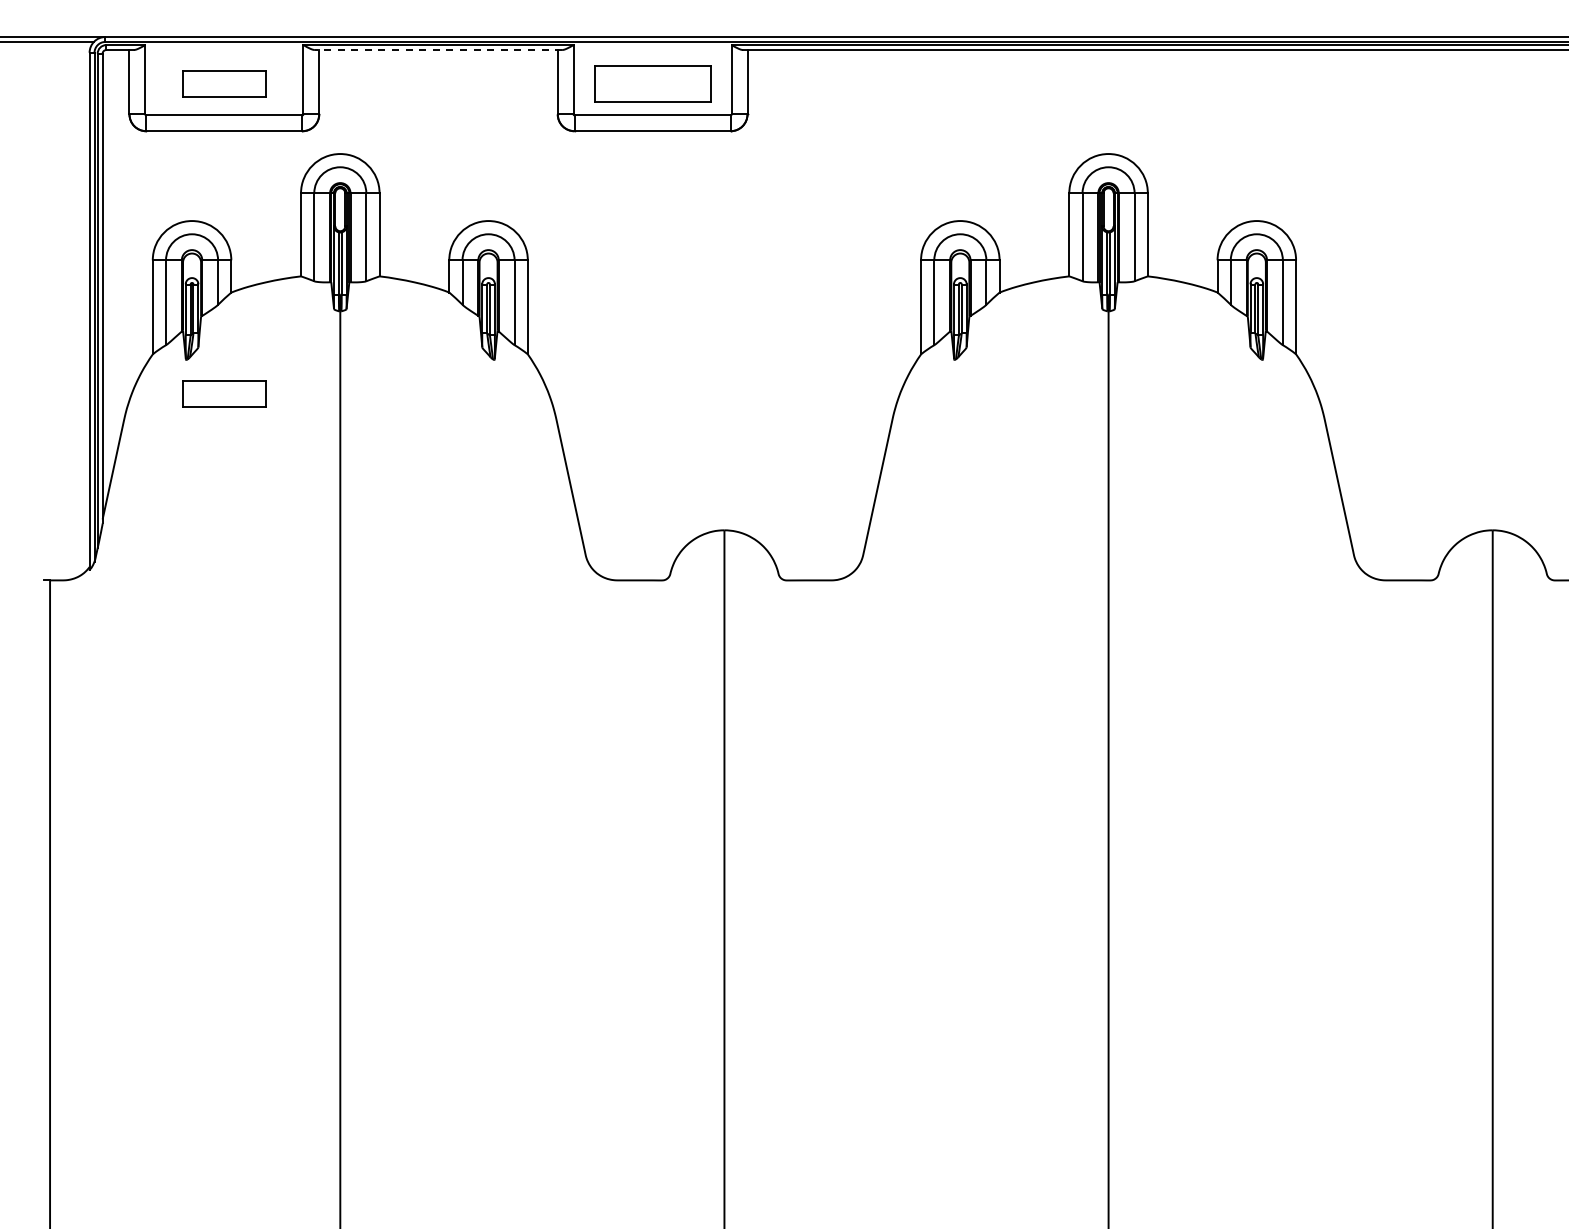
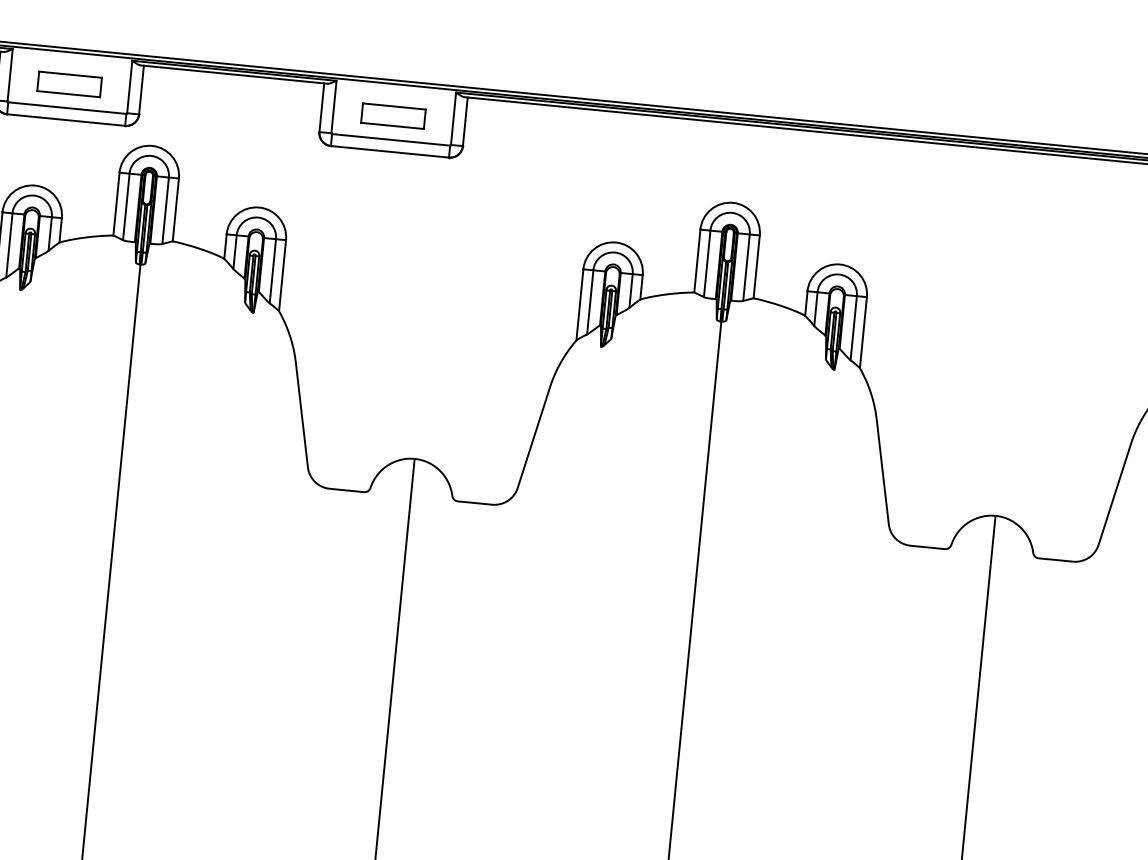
line: (438, 50) -> (234, 74), dashed -> solid
part: (652, 83) -> (393, 115), size x0.71
part: (224, 393) -> (46, 318), removed

